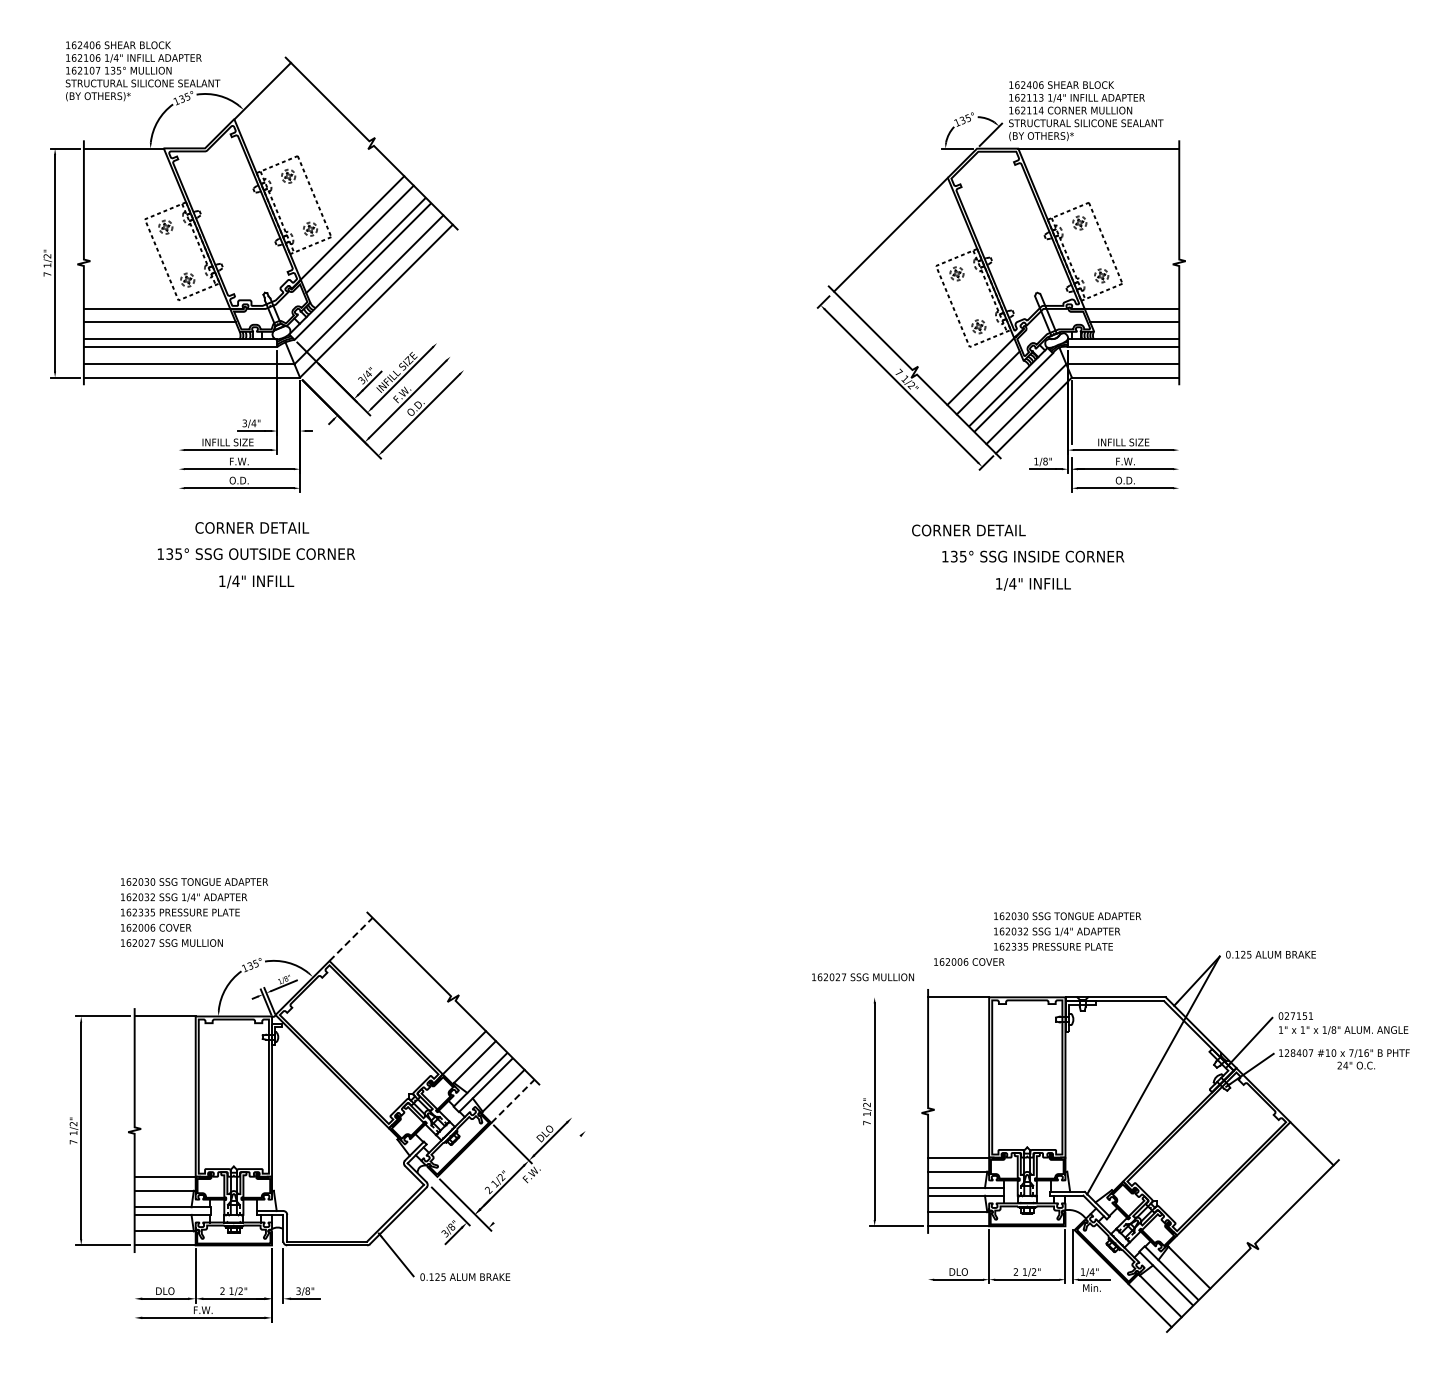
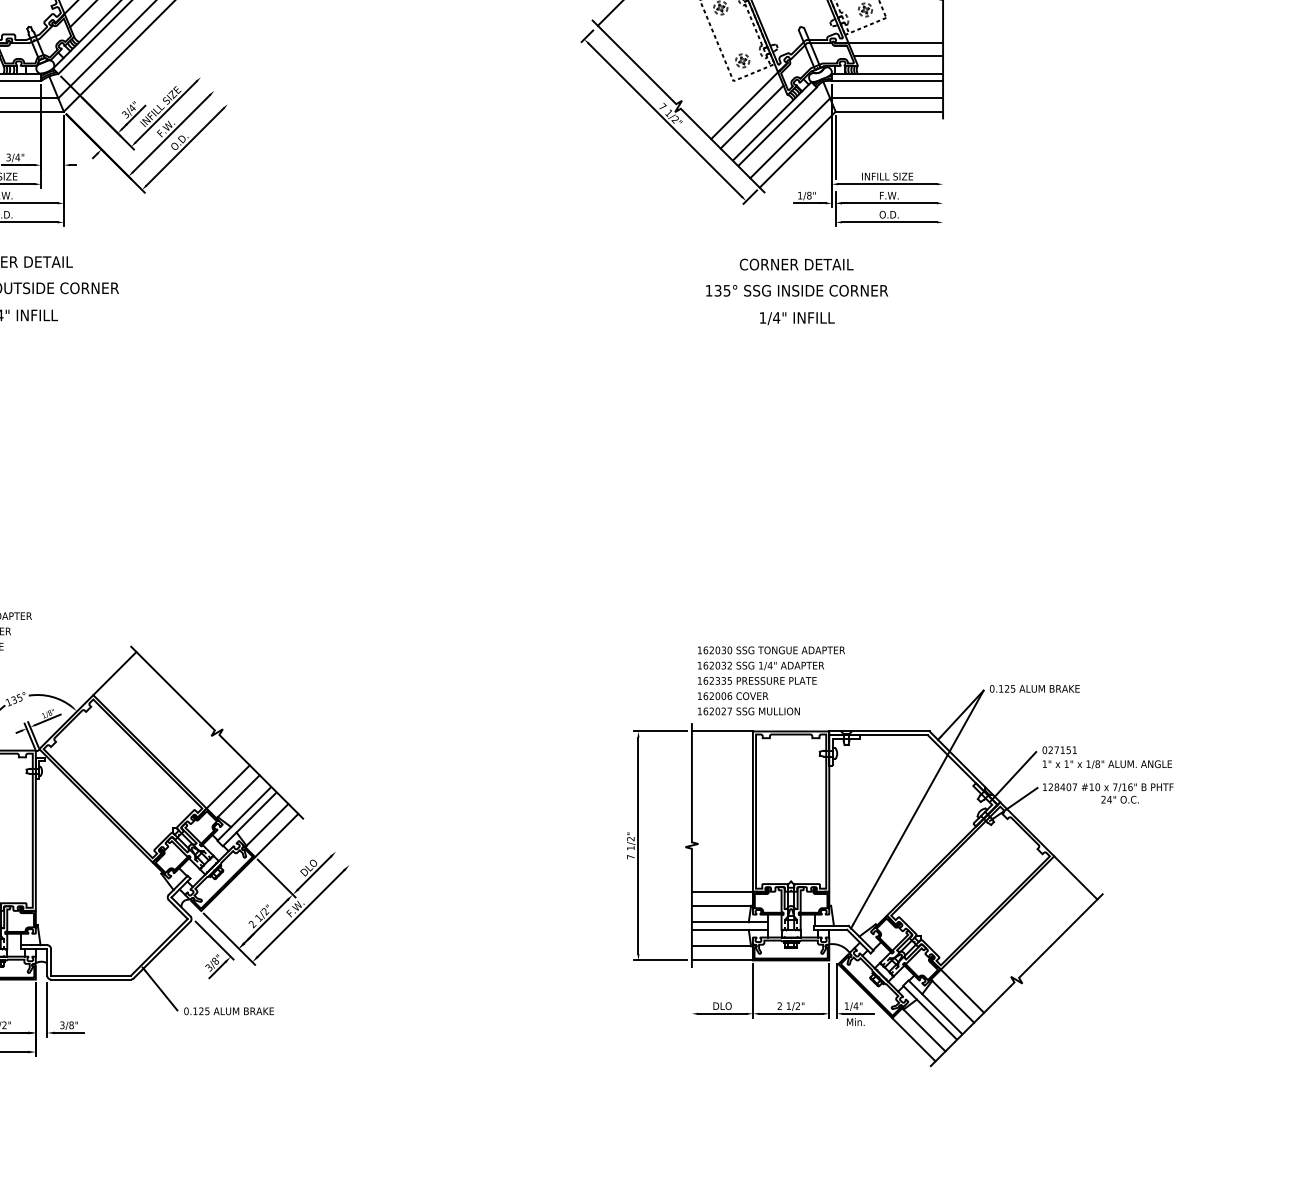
text: (968, 530) -> (796, 264), moved
text: (1067, 931) -> (771, 665), moved
line: (351, 939) -> (115, 673), dashed -> solid
text: (862, 977) -> (748, 711), moved
line: (896, 997) -> (660, 731), added
line: (512, 1101) -> (276, 835), dashed -> solid
line: (536, 1179) -> (300, 913), added
line: (1198, 1256) -> (962, 990), added

